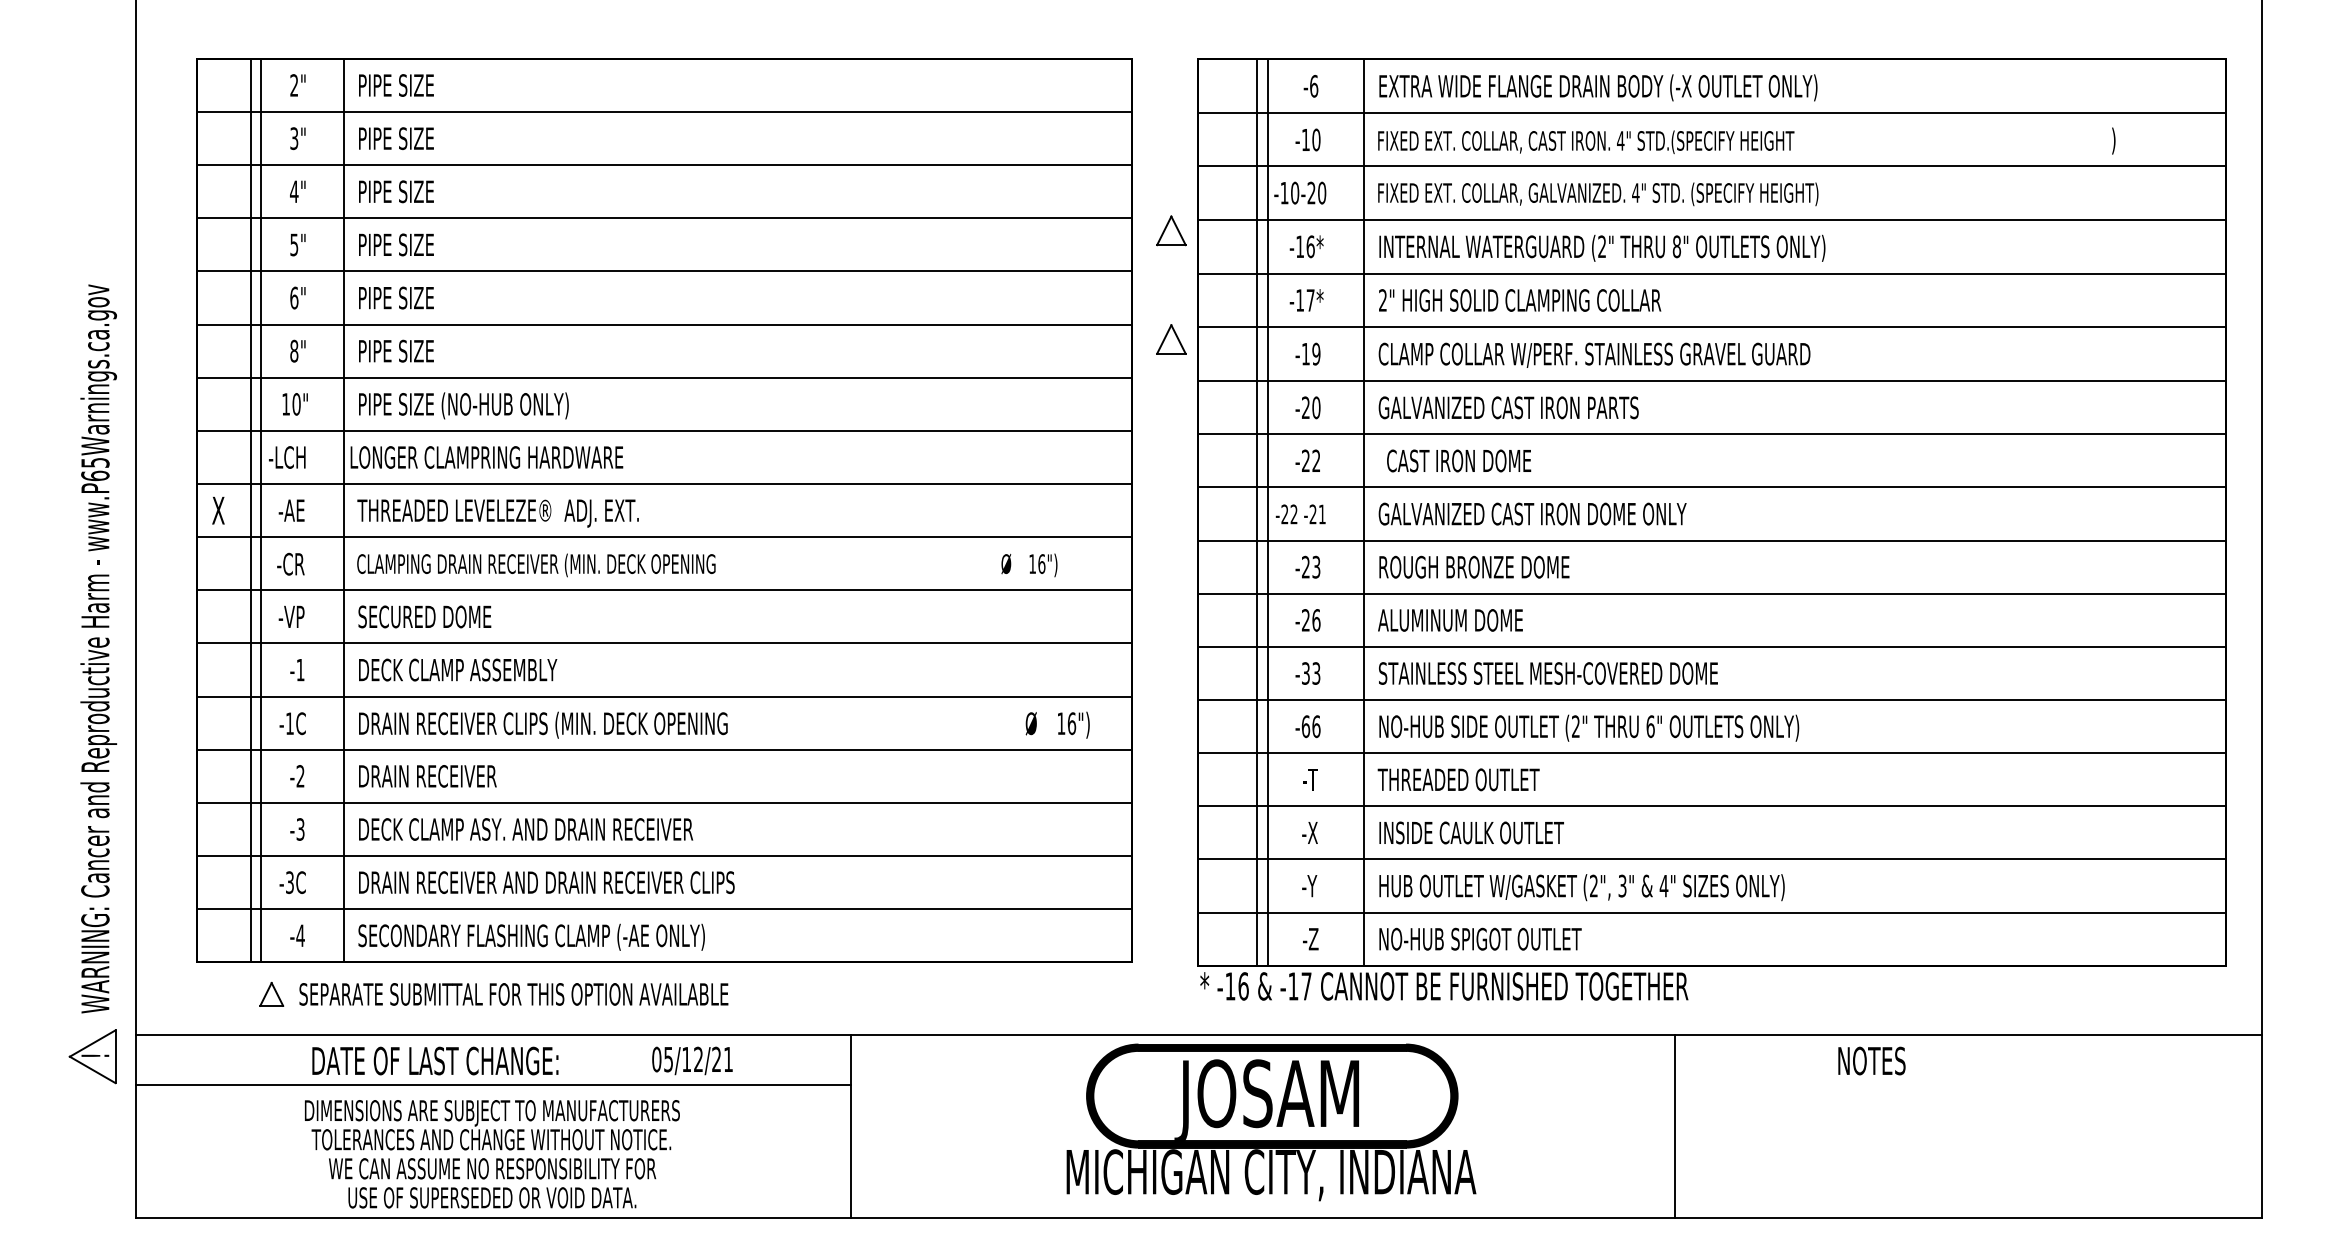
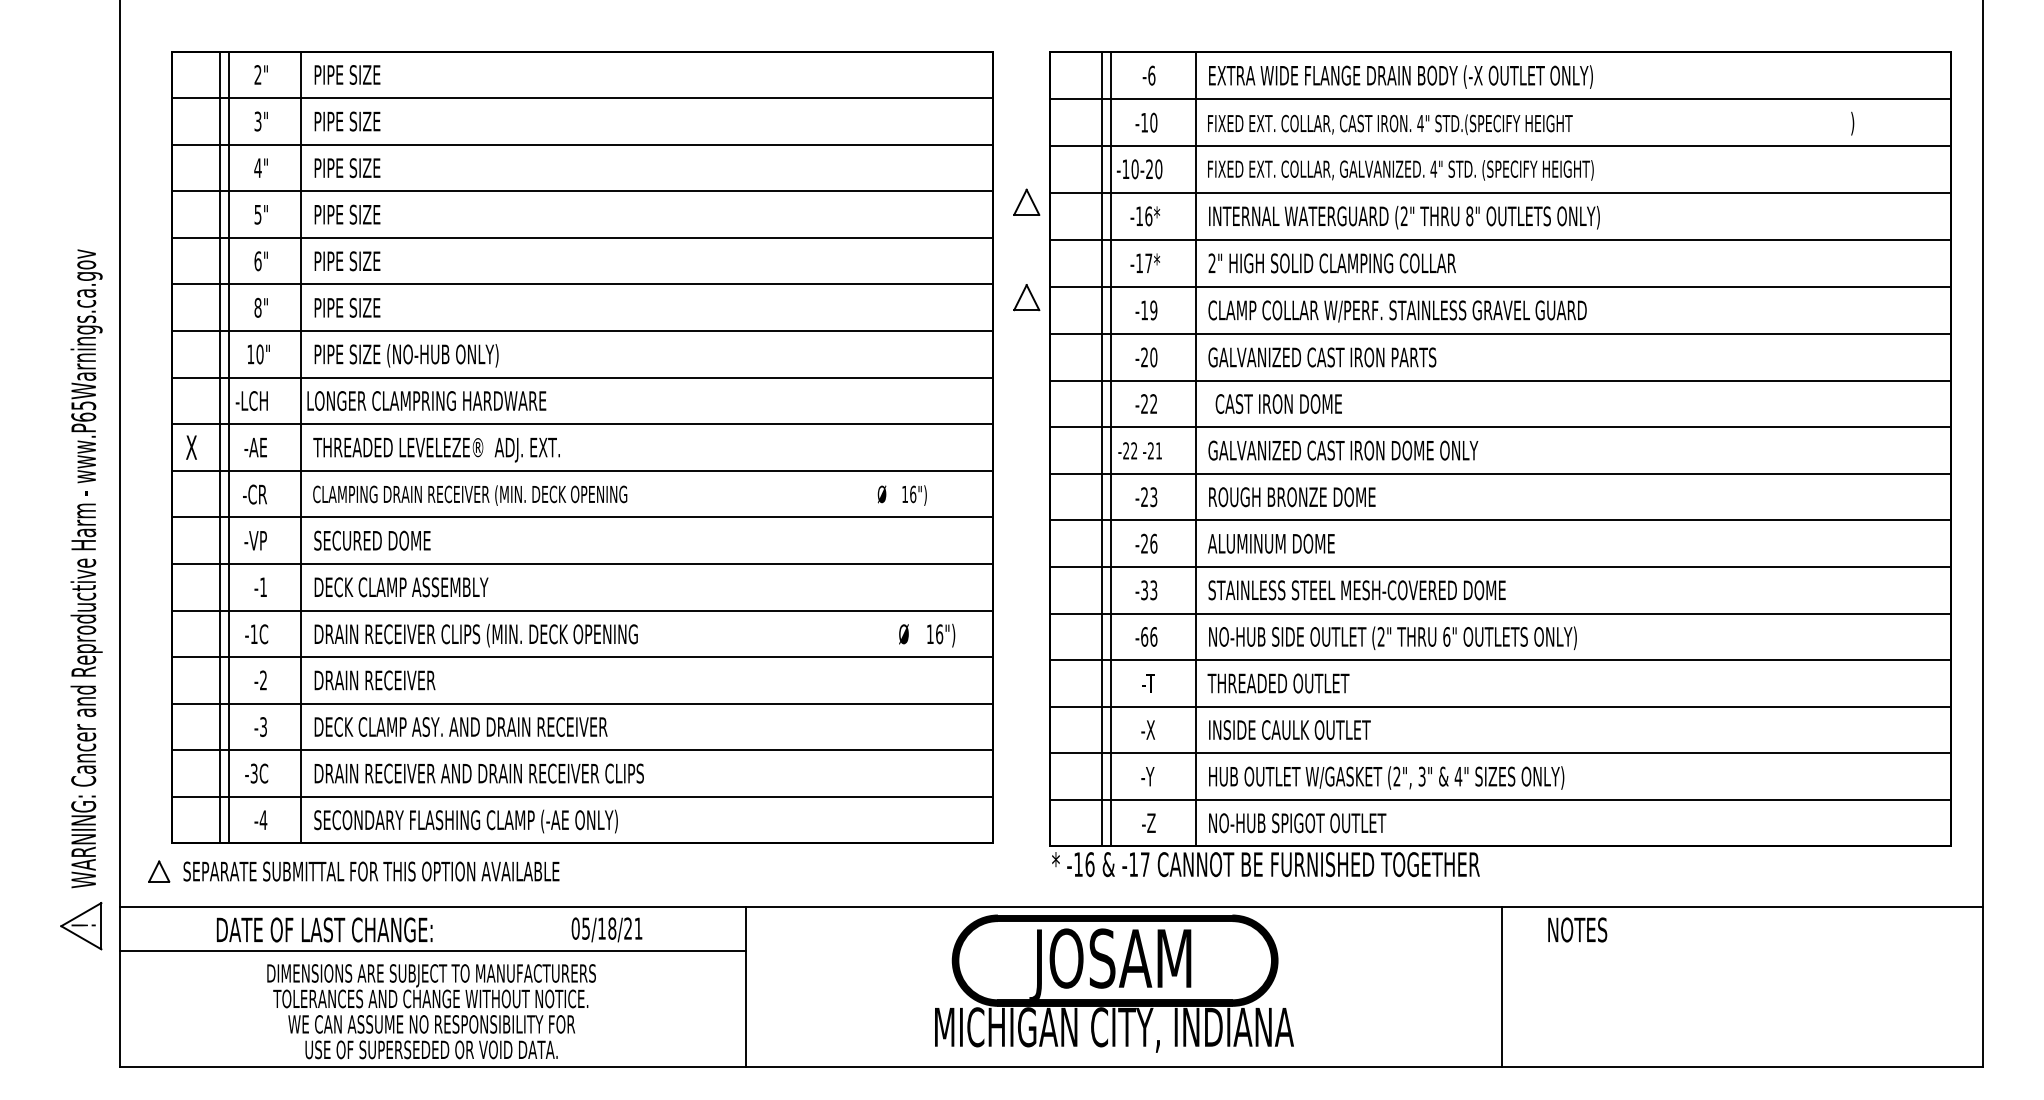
part: (493, 994) -> (353, 871), moved
text: (698, 1059) -> (612, 928), 05/12/21 -> 05/18/21
text: (435, 1060) -> (324, 929), moved
text: (1871, 1060) -> (1577, 929), moved
line: (1675, 1126) -> (1502, 987), moved

